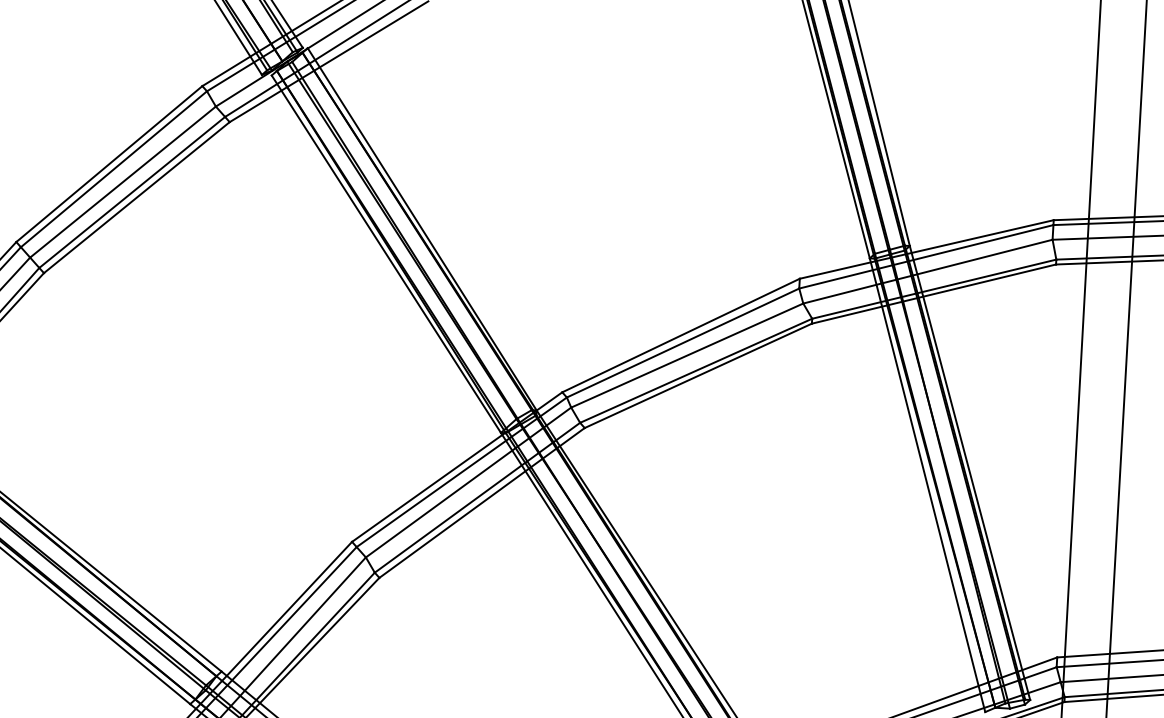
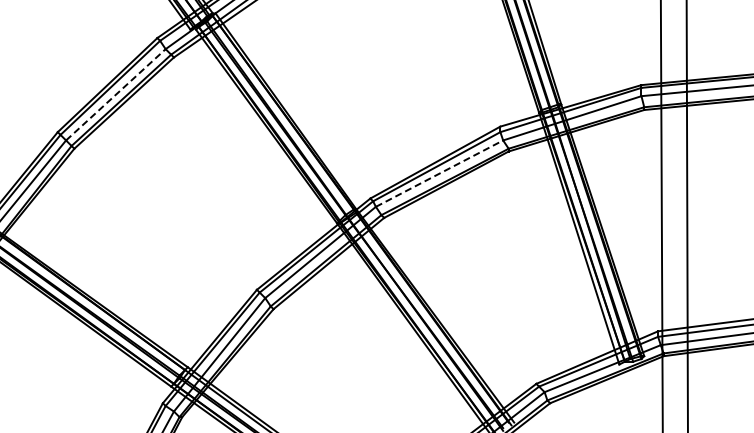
line: (122, 181) -> (115, 94), solid -> dashed
line: (687, 355) -> (439, 173), solid -> dashed

